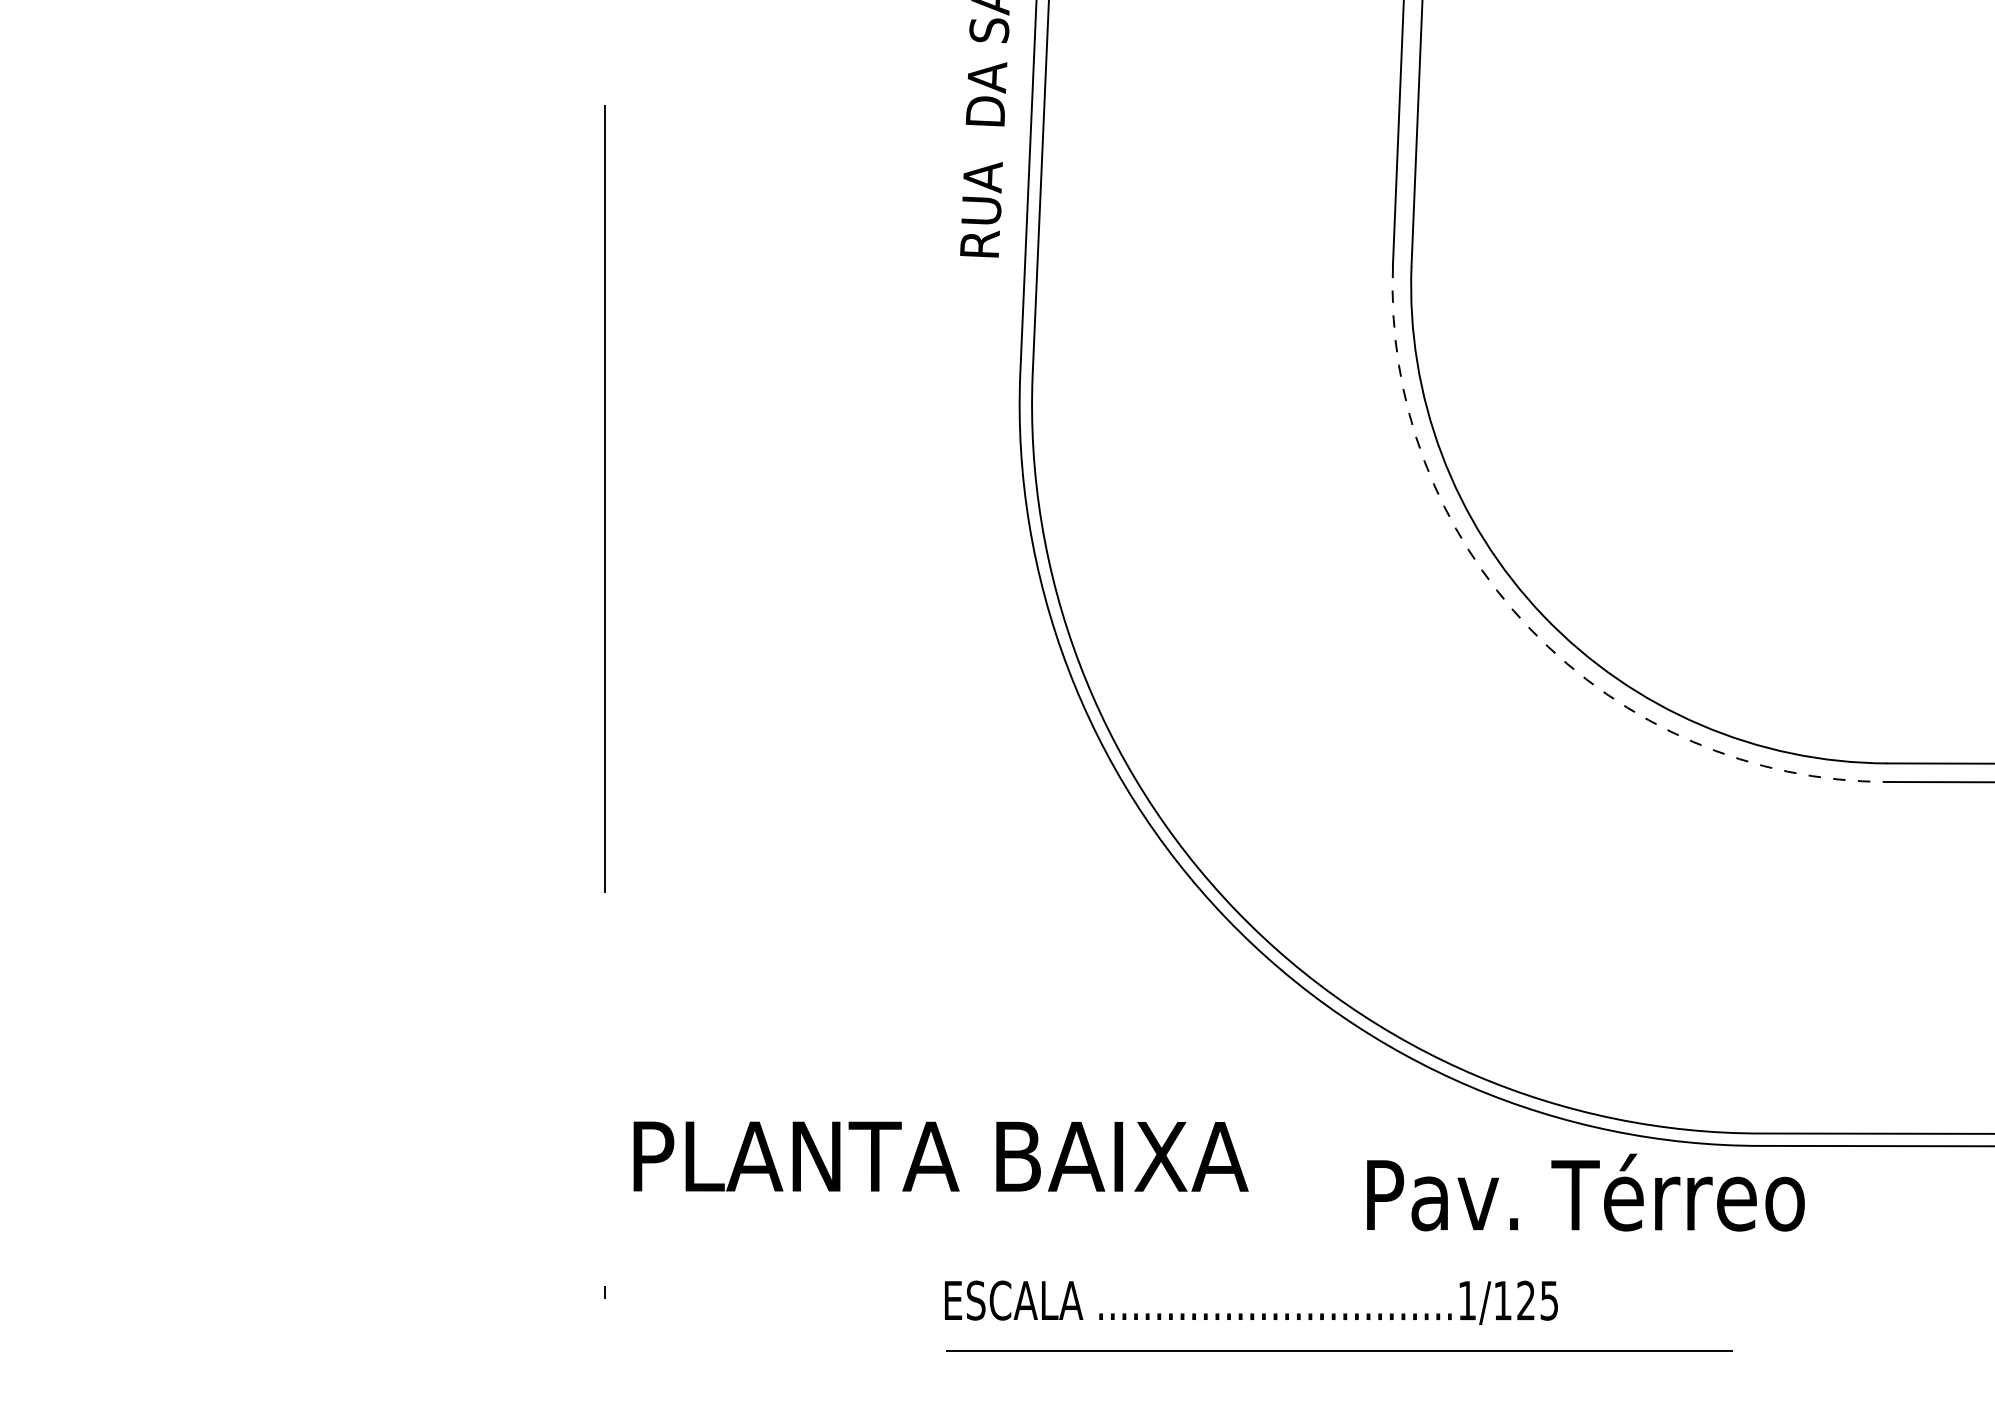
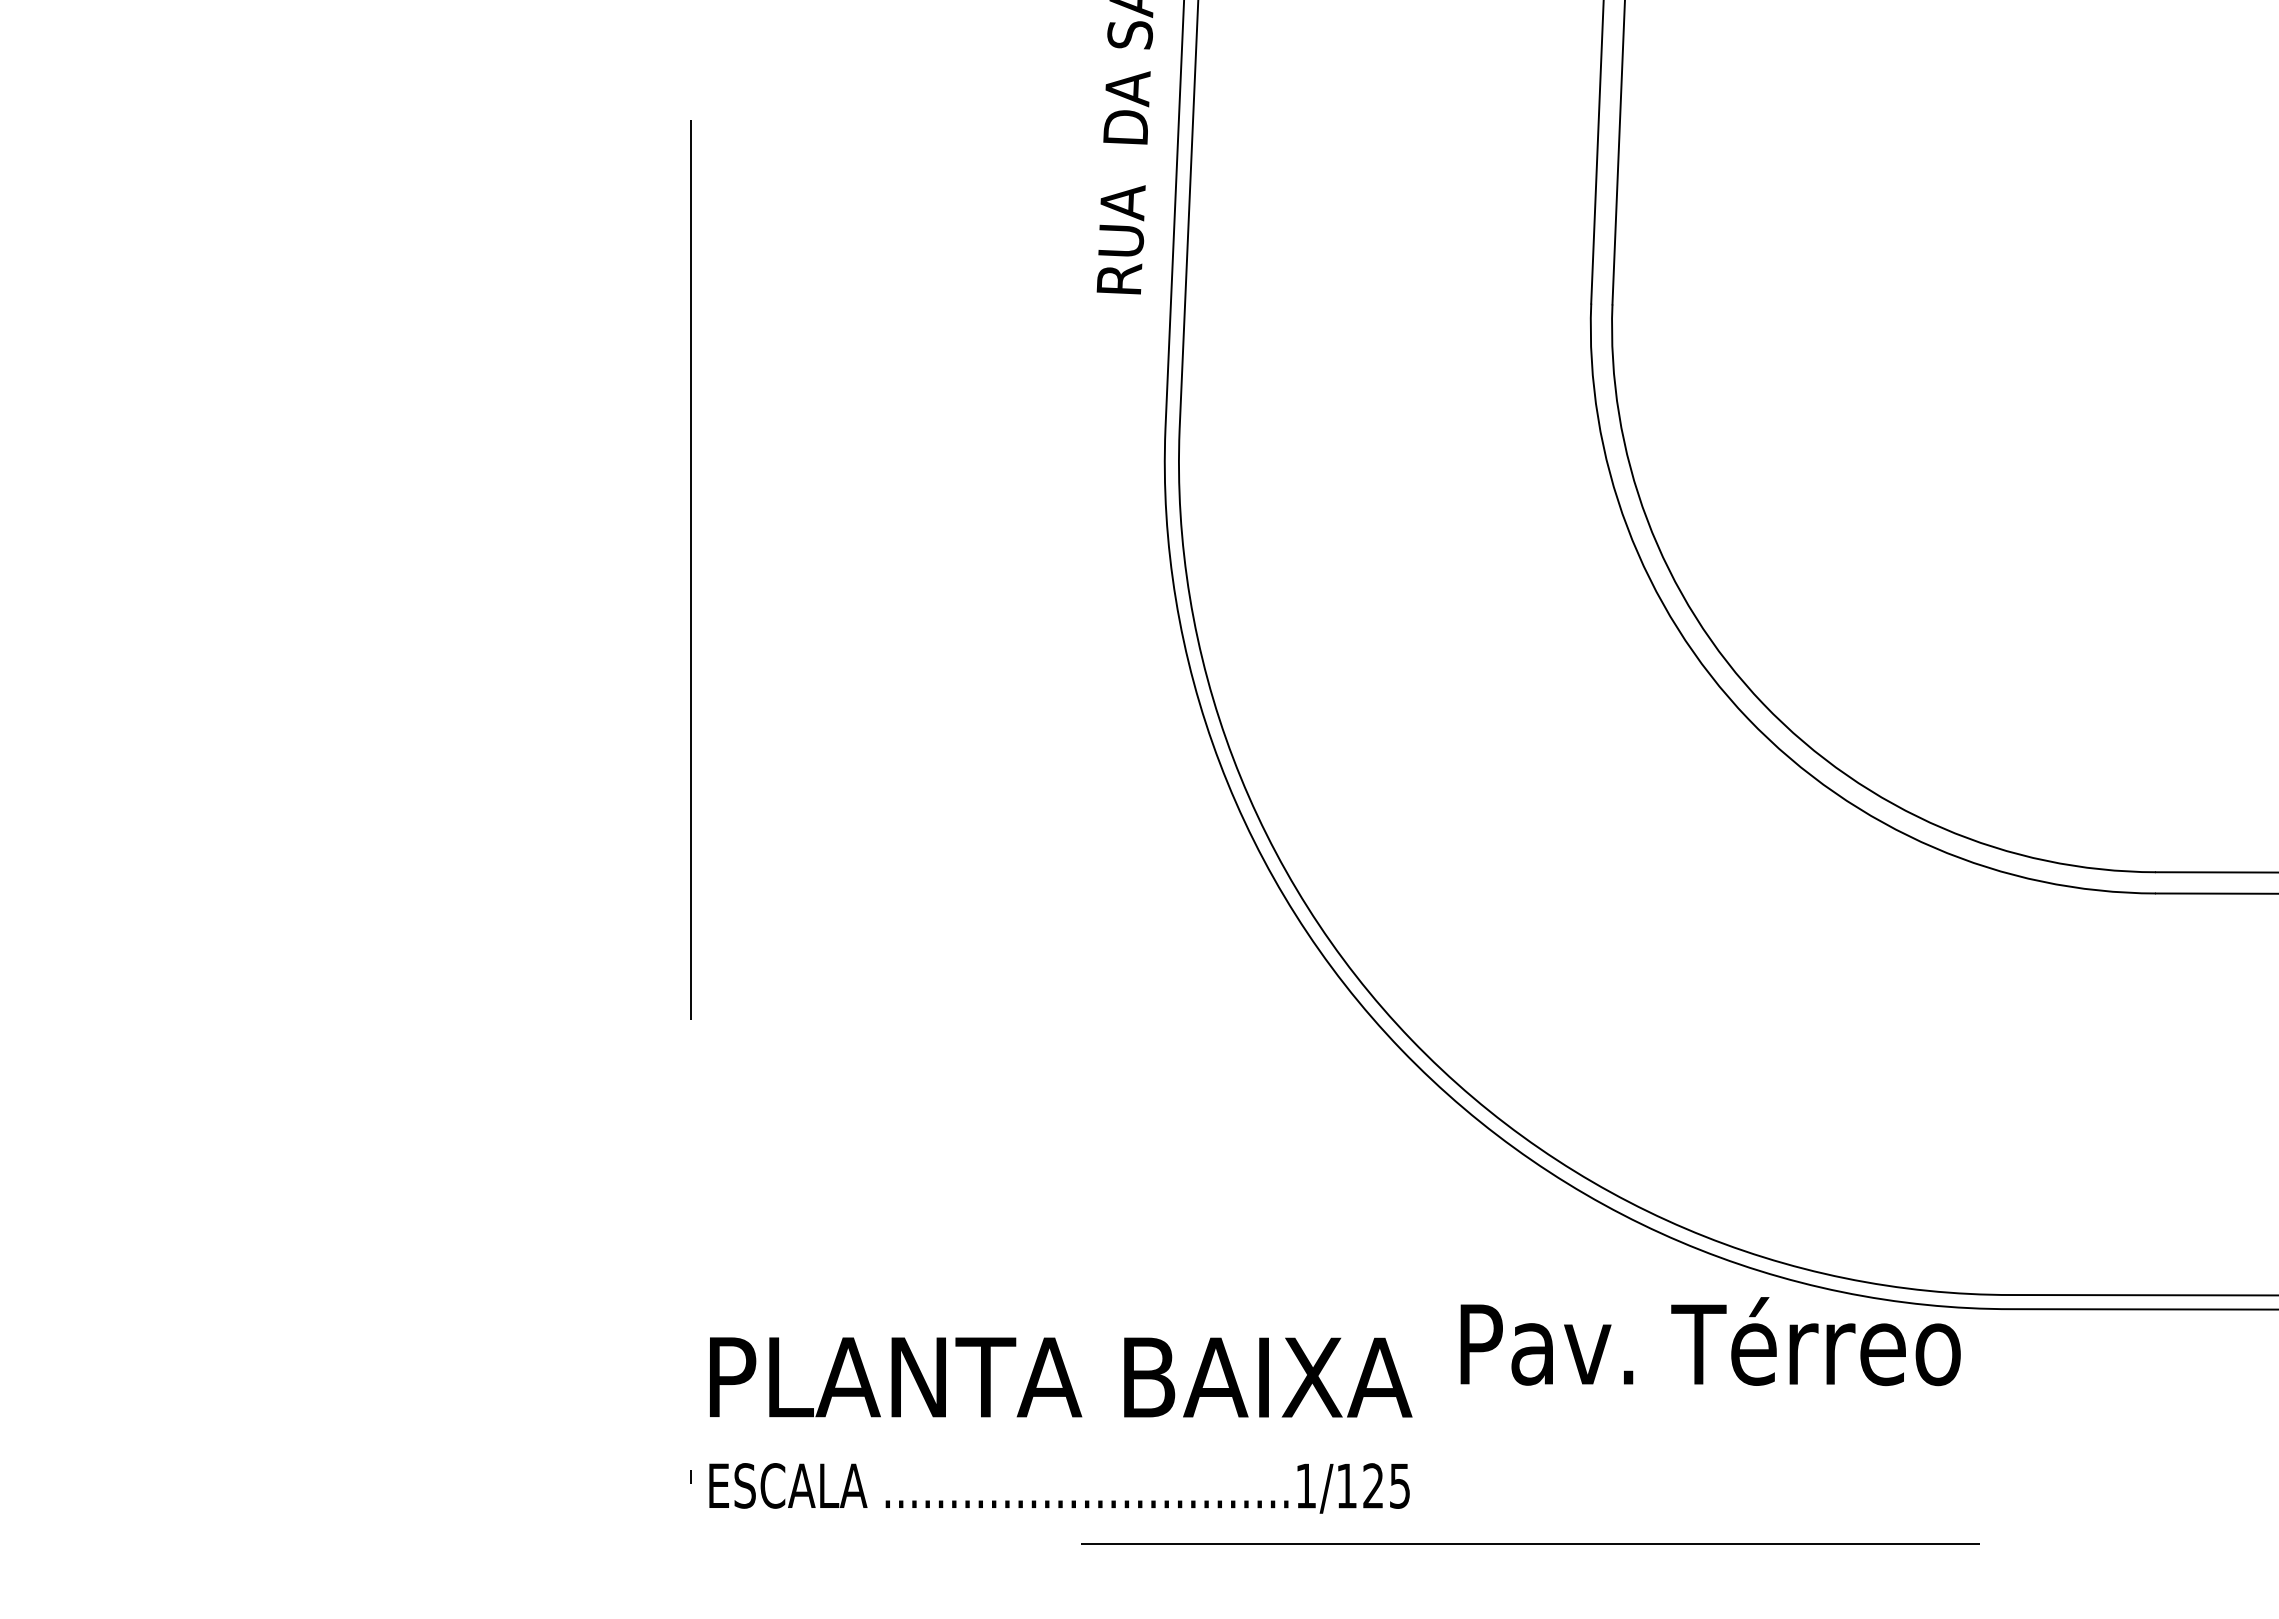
arc: (1530, 628) -> (1748, 718), dashed -> solid
text: (941, 1156) -> (1061, 1377), moved
text: (1585, 1192) -> (1710, 1341), moved
text: (1251, 1302) -> (1059, 1488), moved

